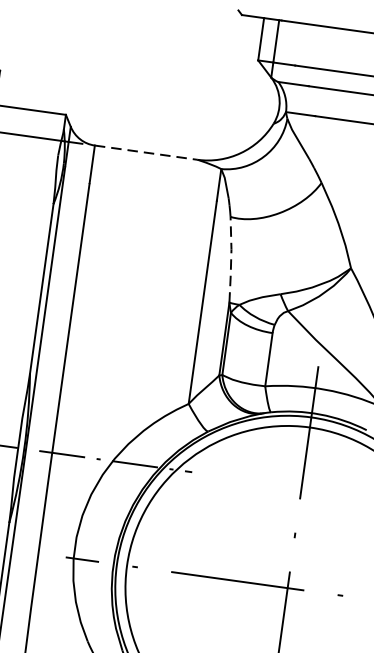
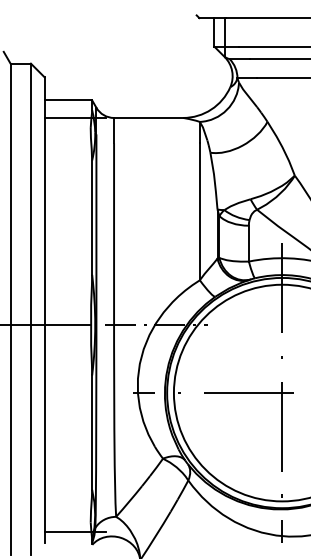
line: (146, 151) -> (148, 117), dashed -> solid
line: (230, 260) -> (214, 181), dashed -> solid

